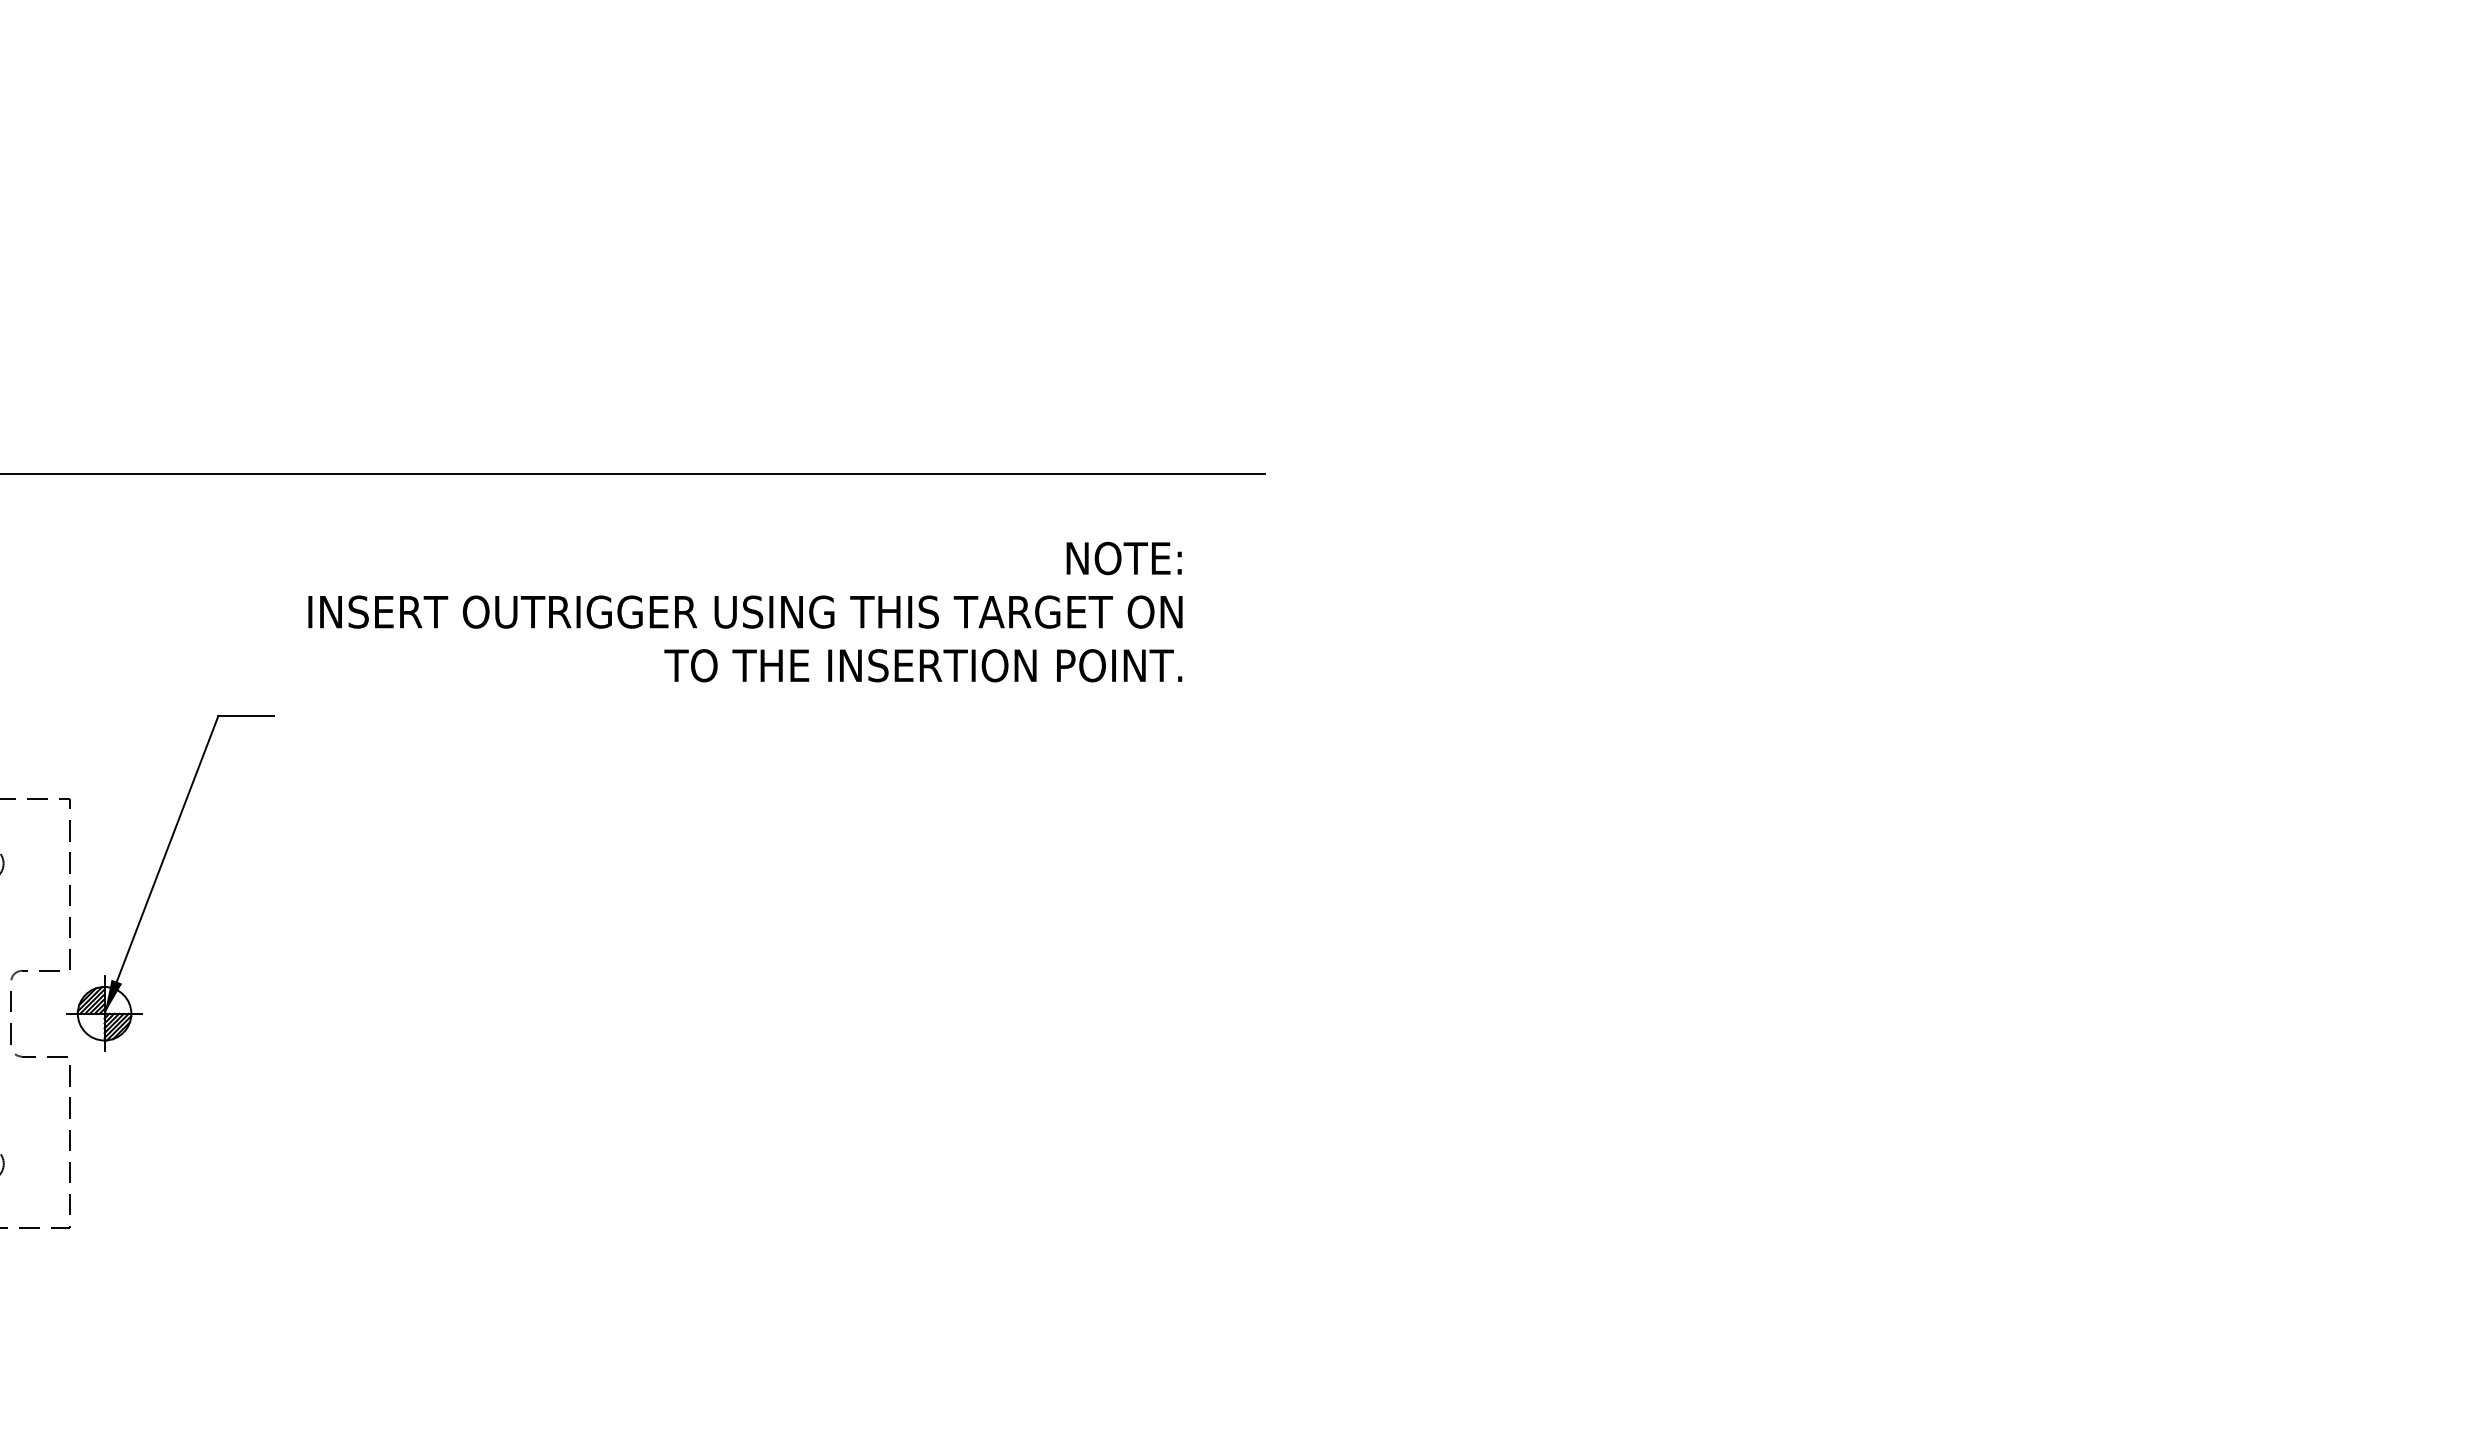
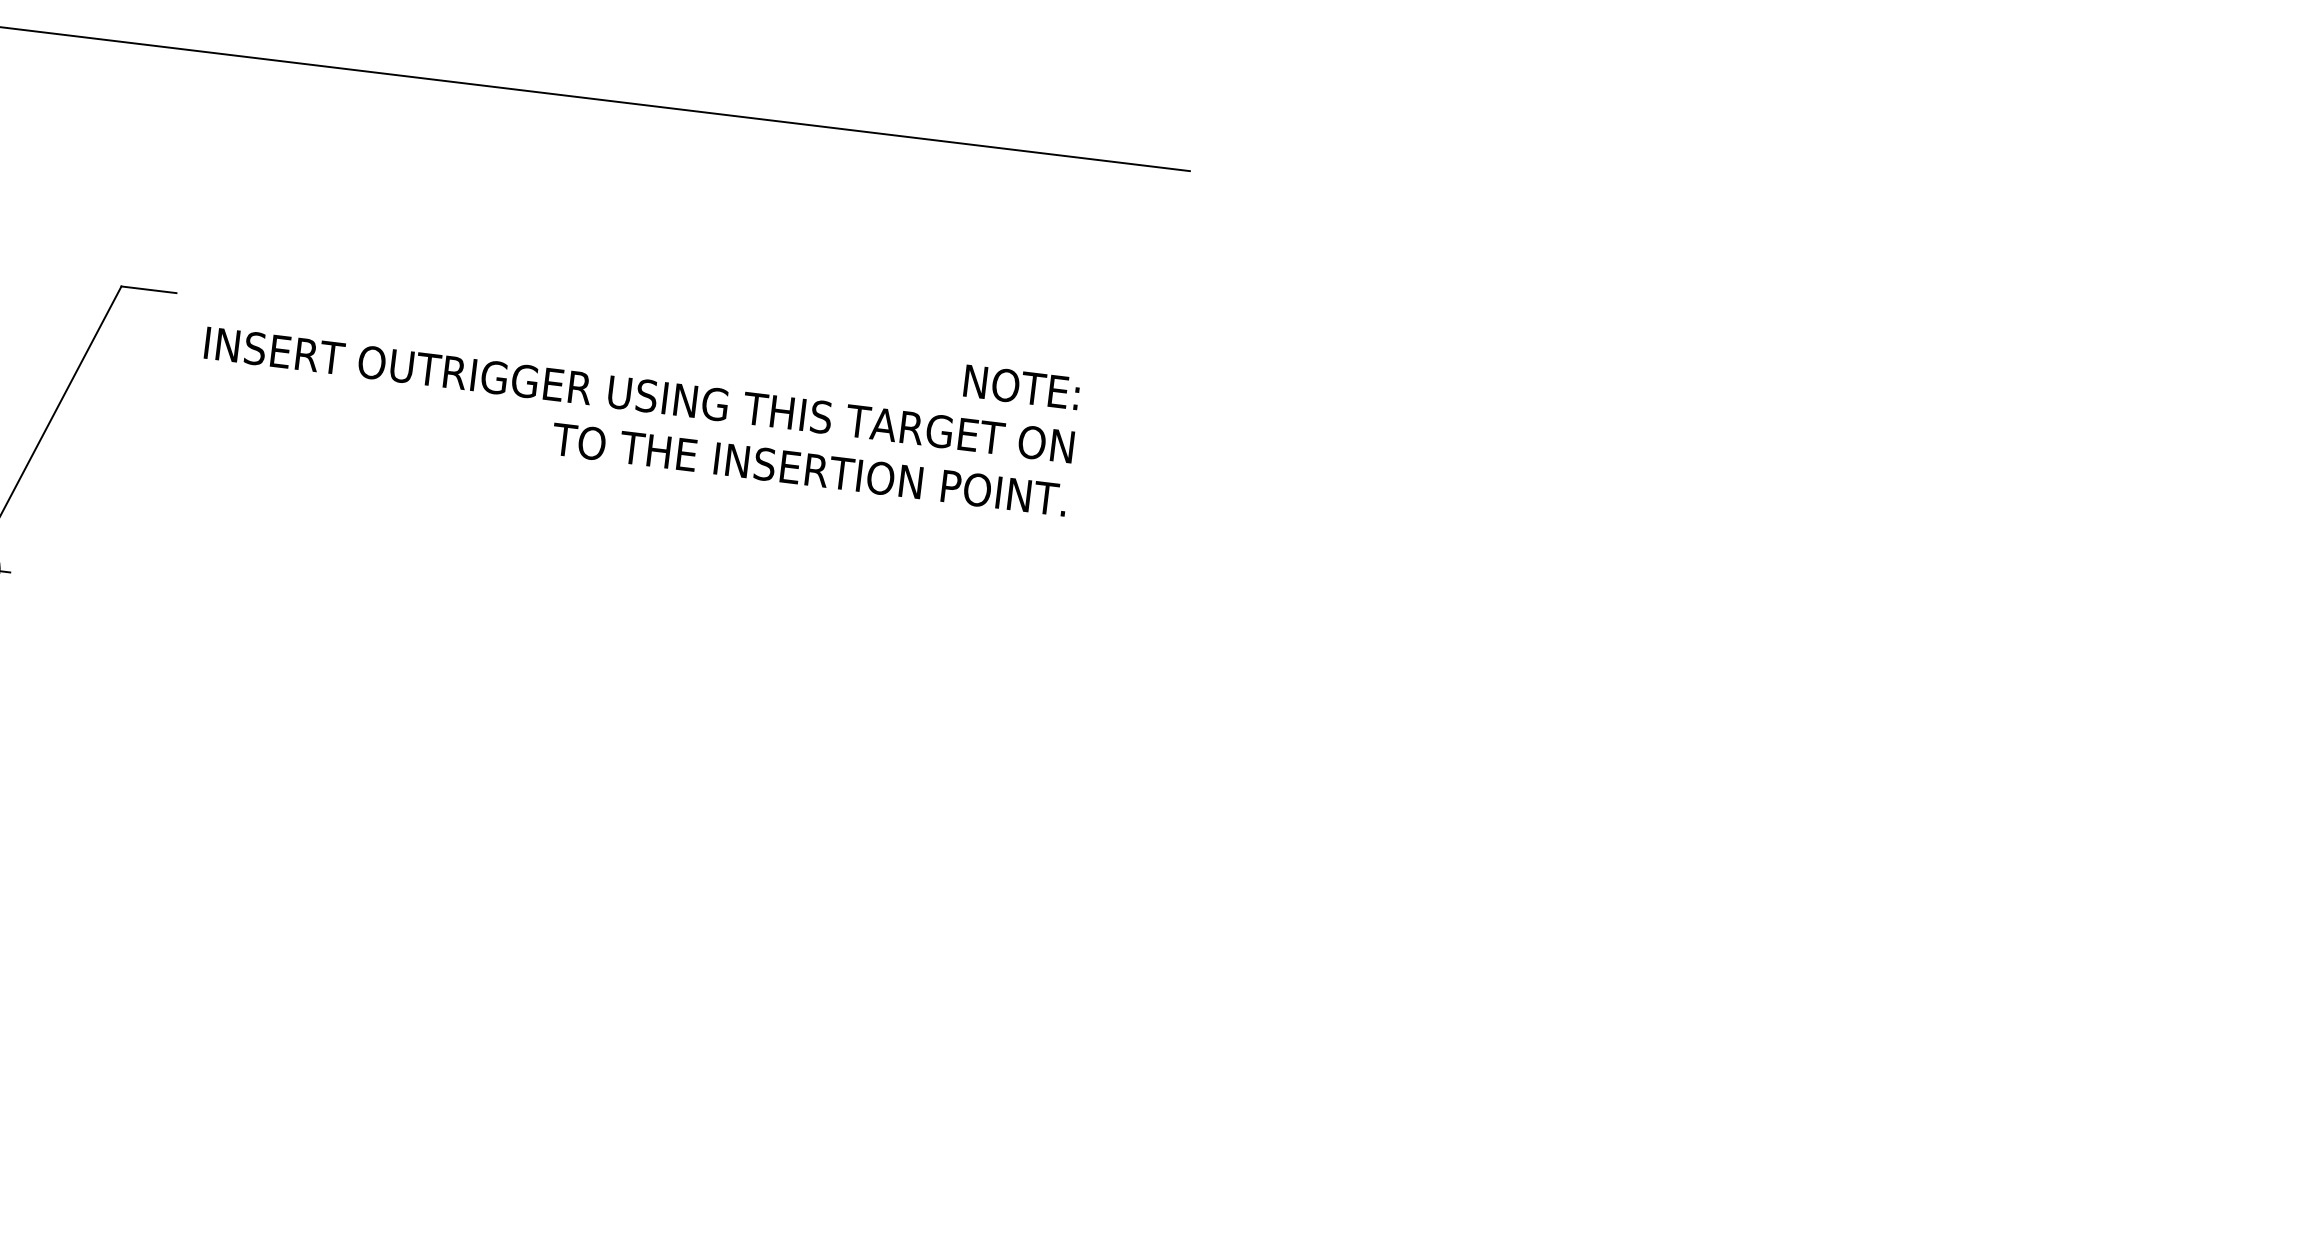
text: (745, 611) -> (639, 394), moved

